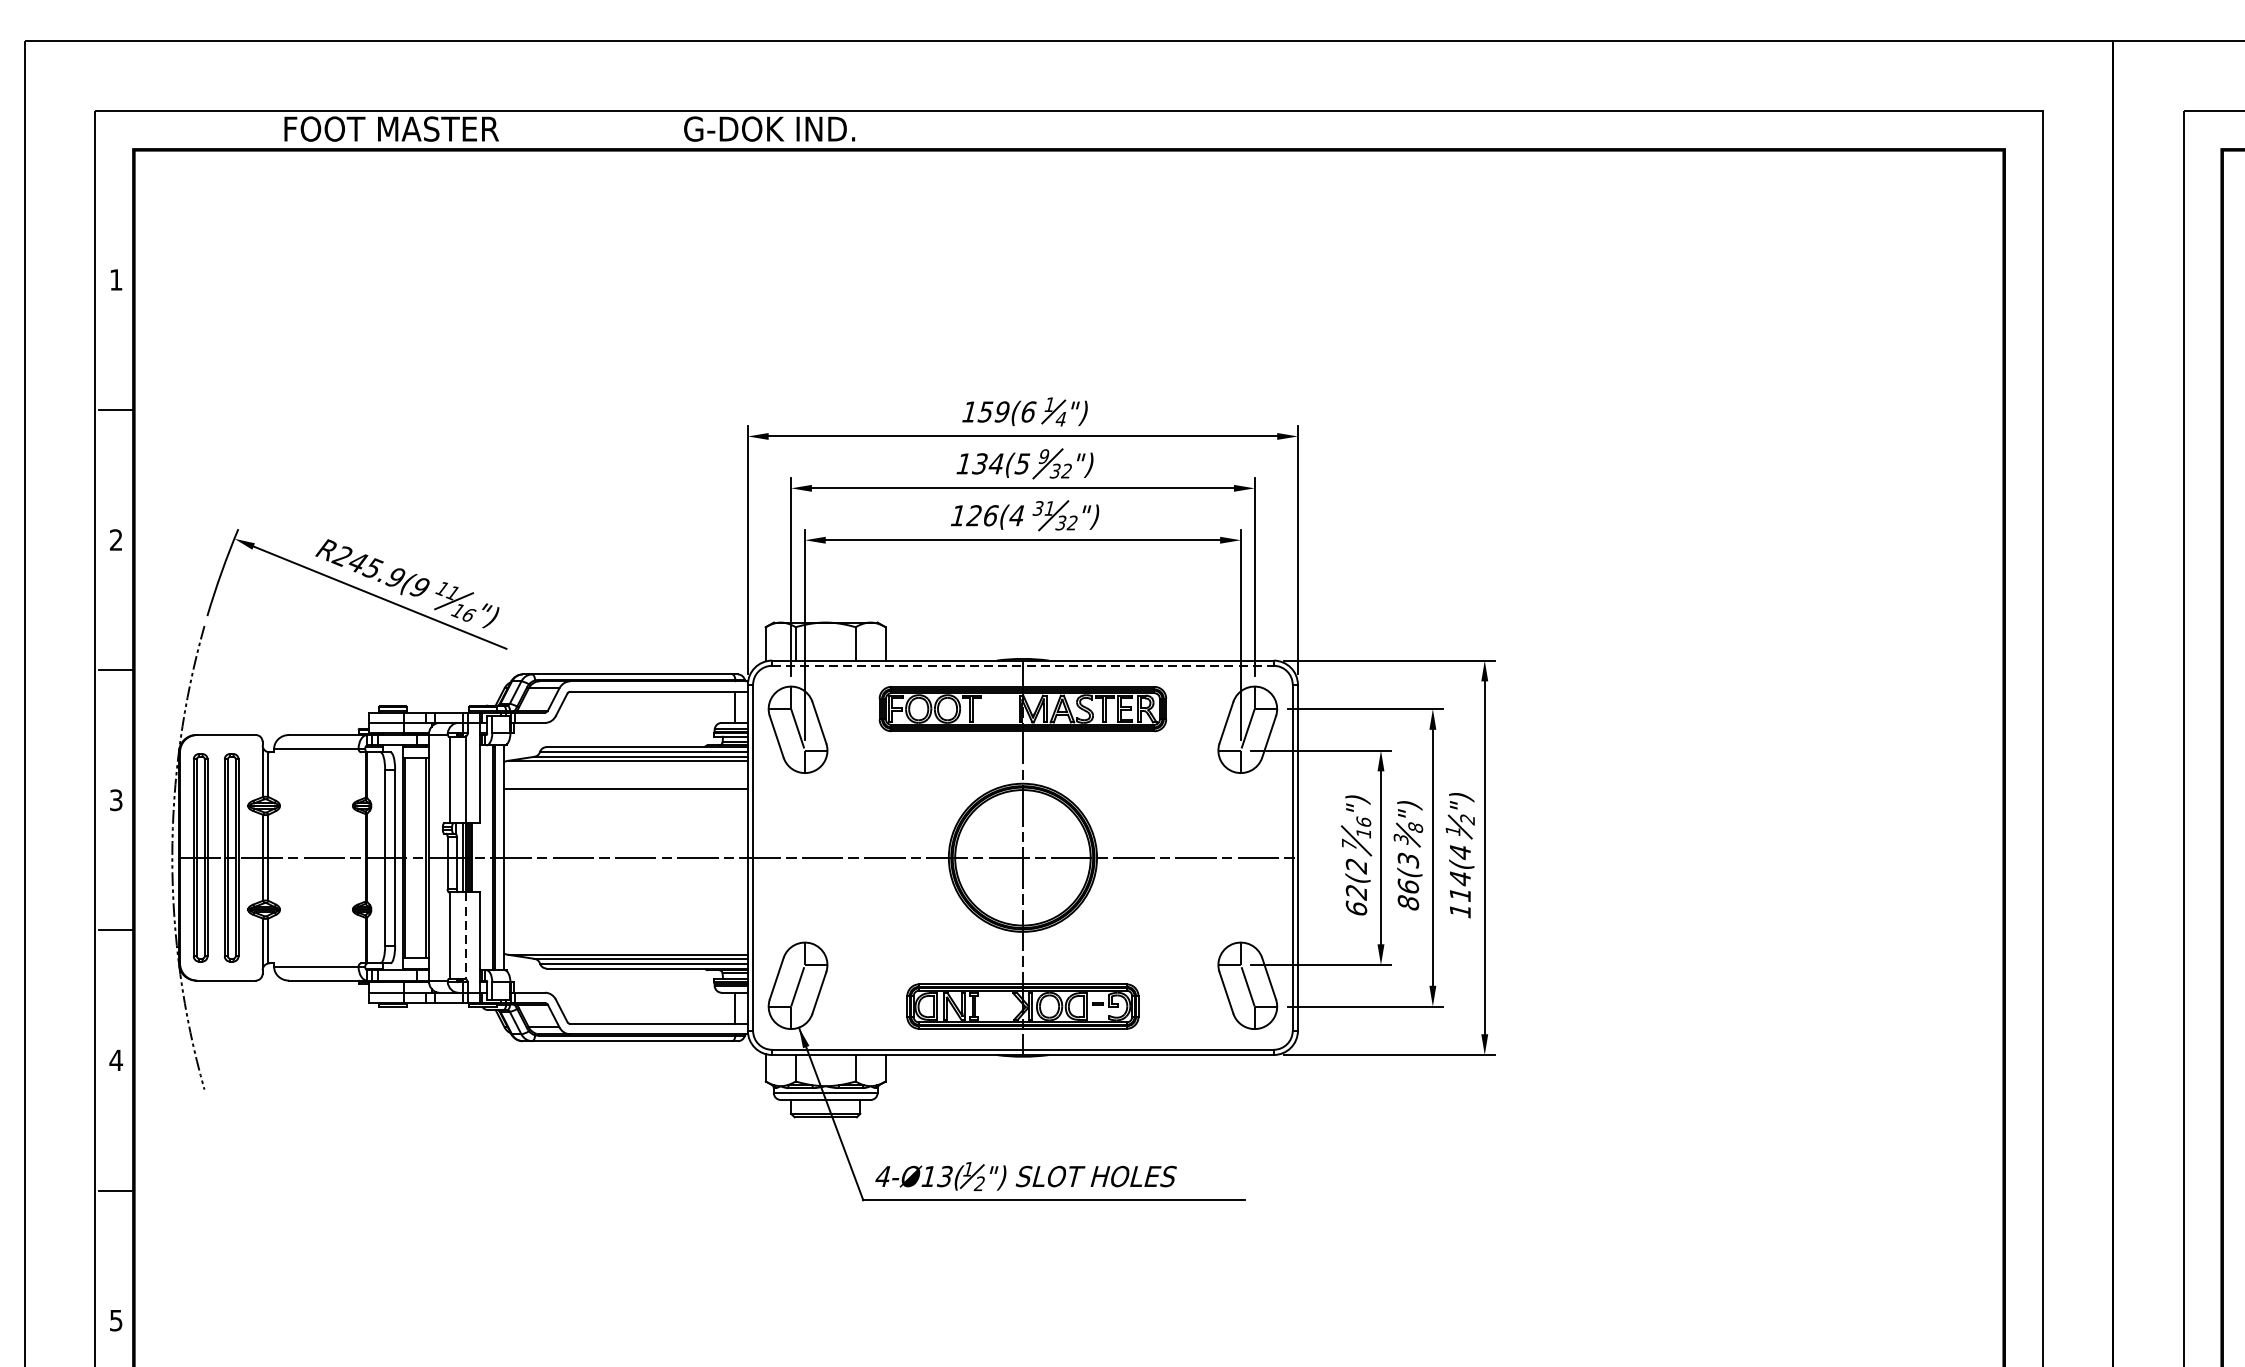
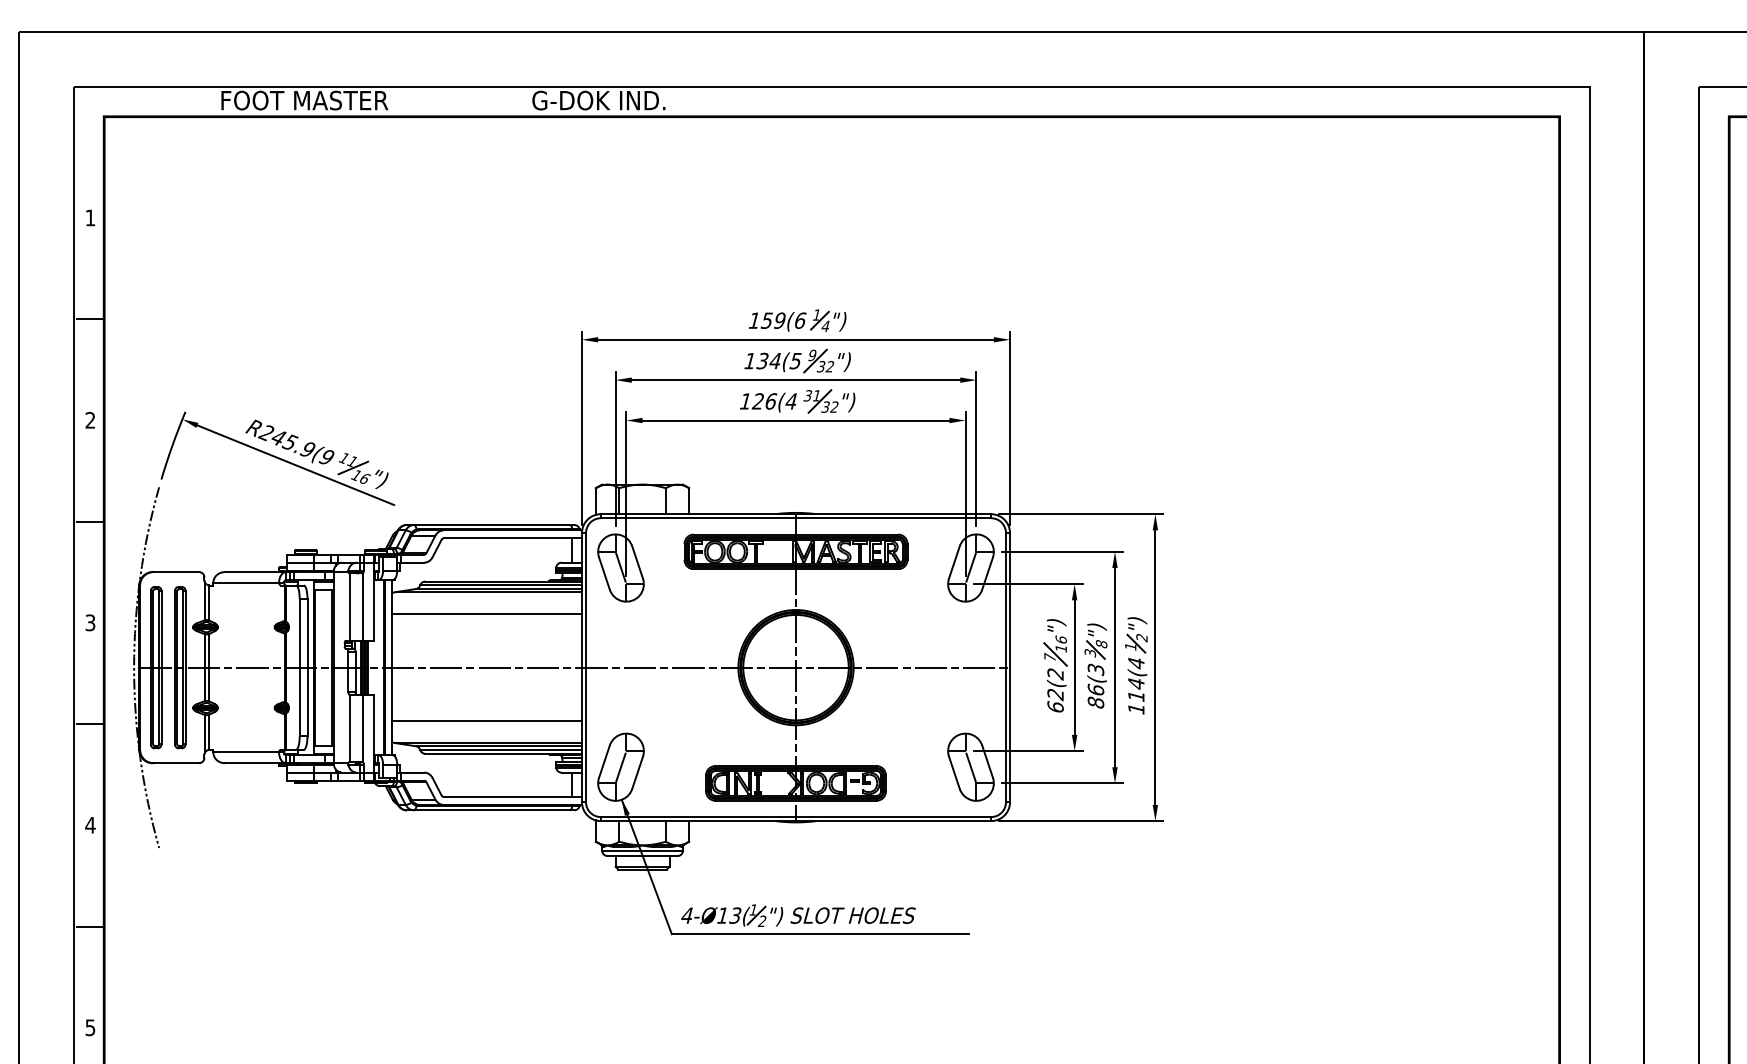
line: (1023, 666) -> (796, 518), dashed -> solid
line: (626, 927) -> (487, 721), added
line: (465, 936) -> (362, 728), dashed -> solid

